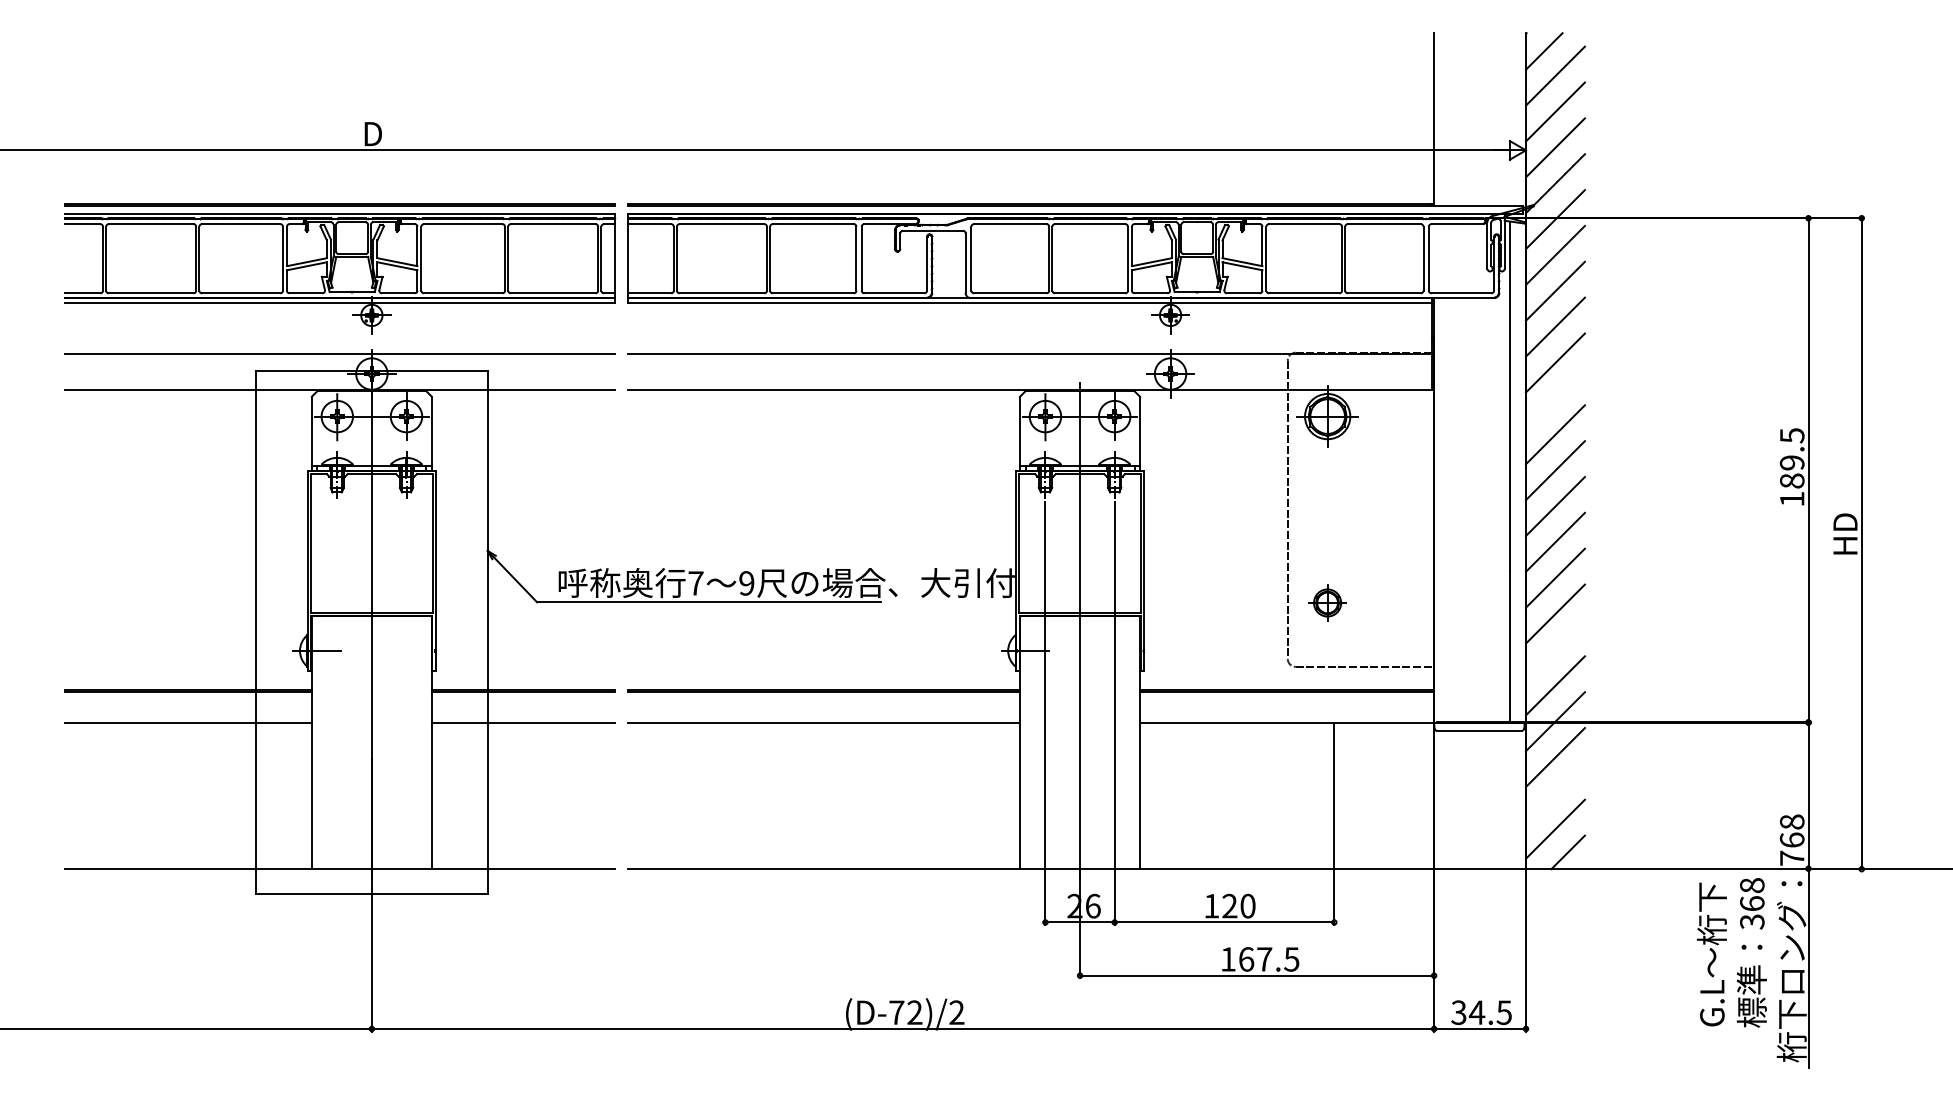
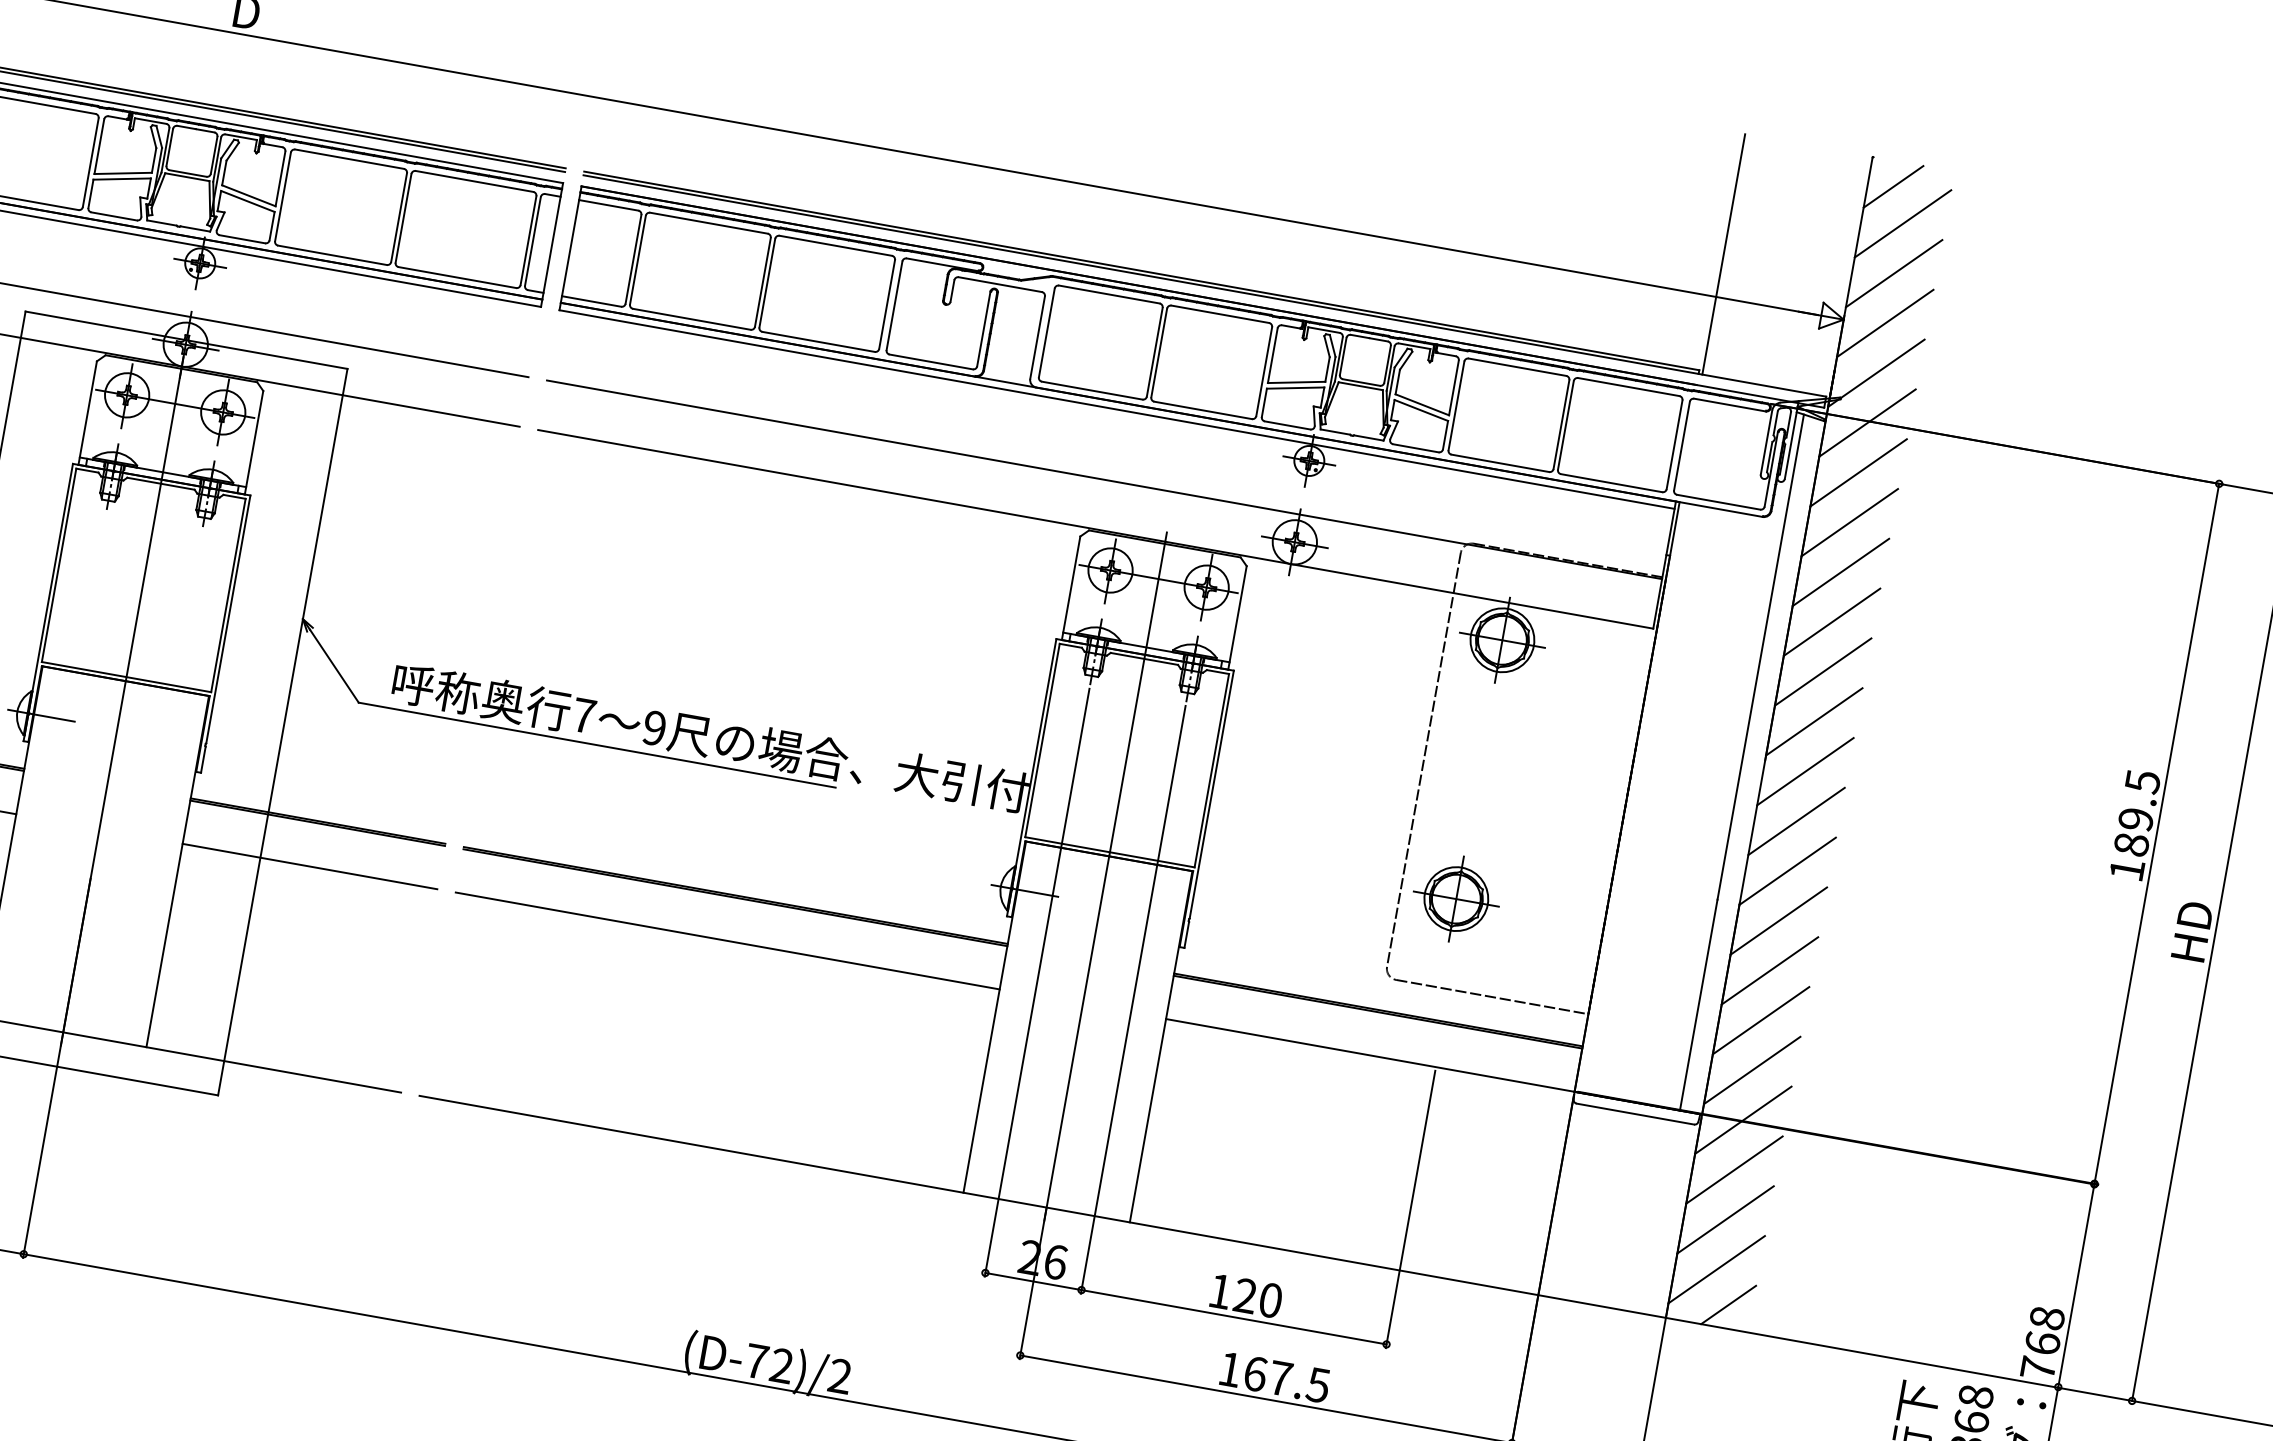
line: (1555, 398) -> (1823, 671), added
part: (1327, 602) -> (1456, 898), size x1.67
line: (1555, 649) -> (1761, 1020), added
line: (1555, 792) -> (1725, 1218), added

